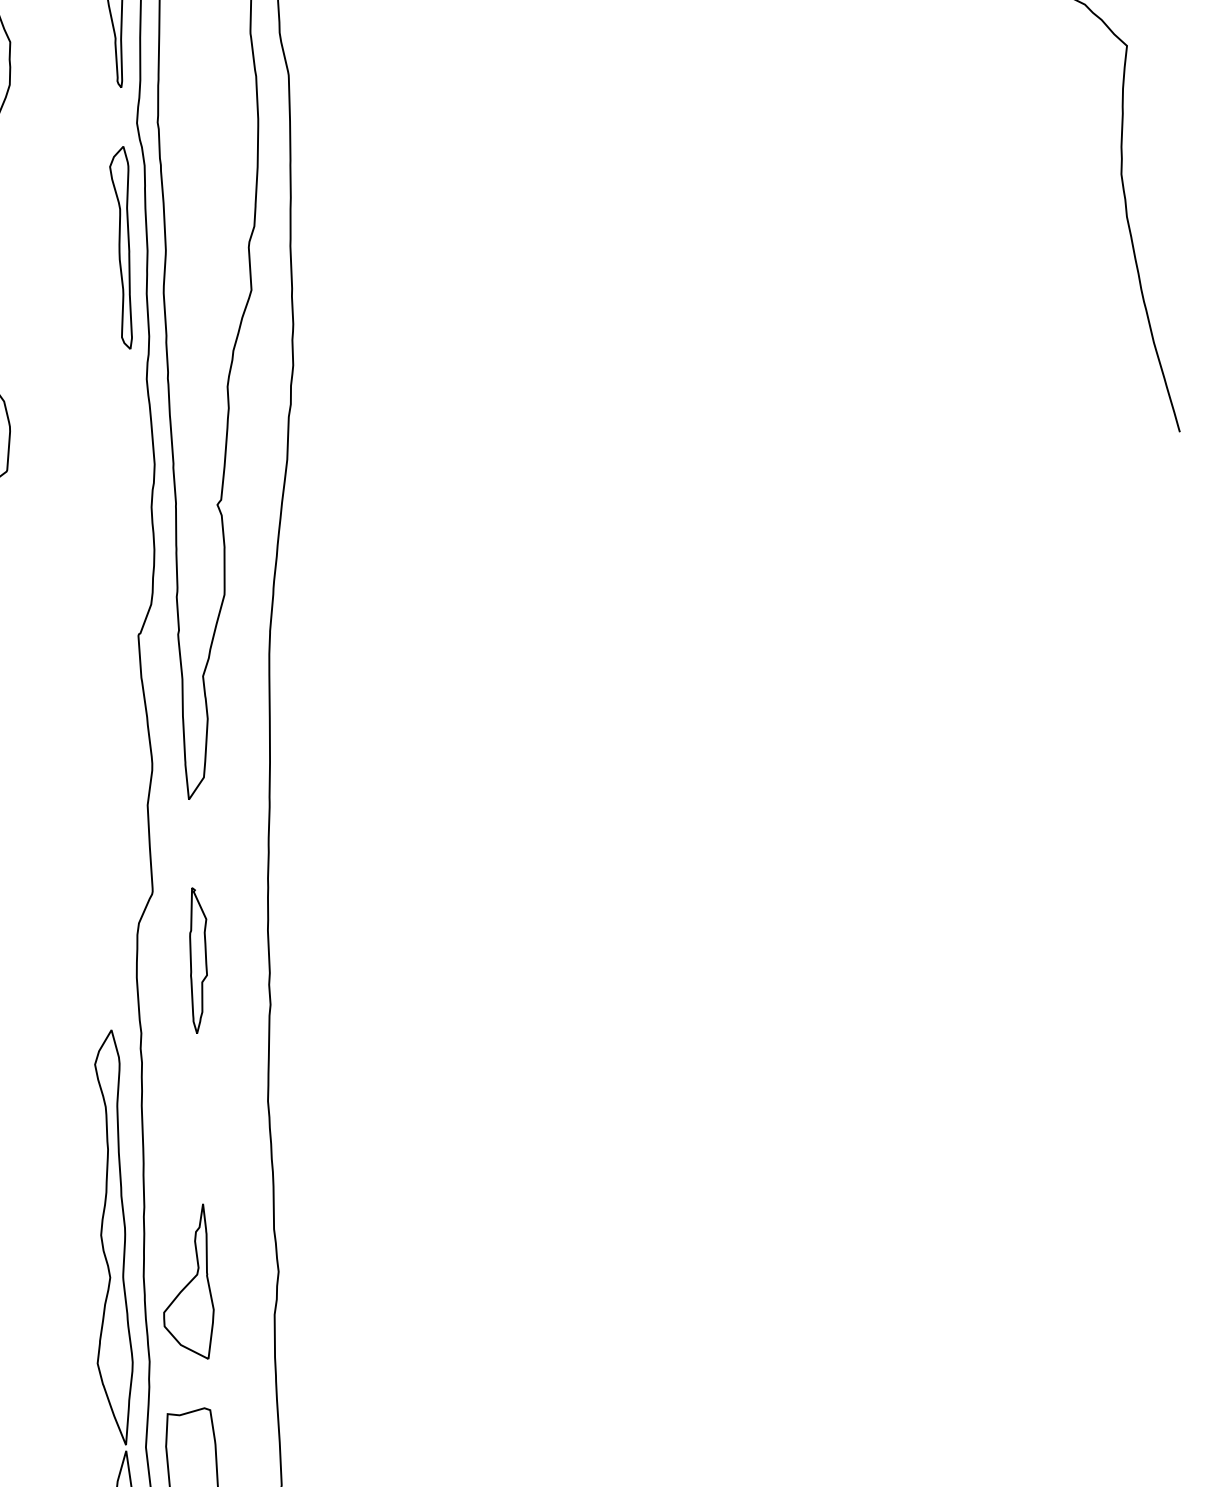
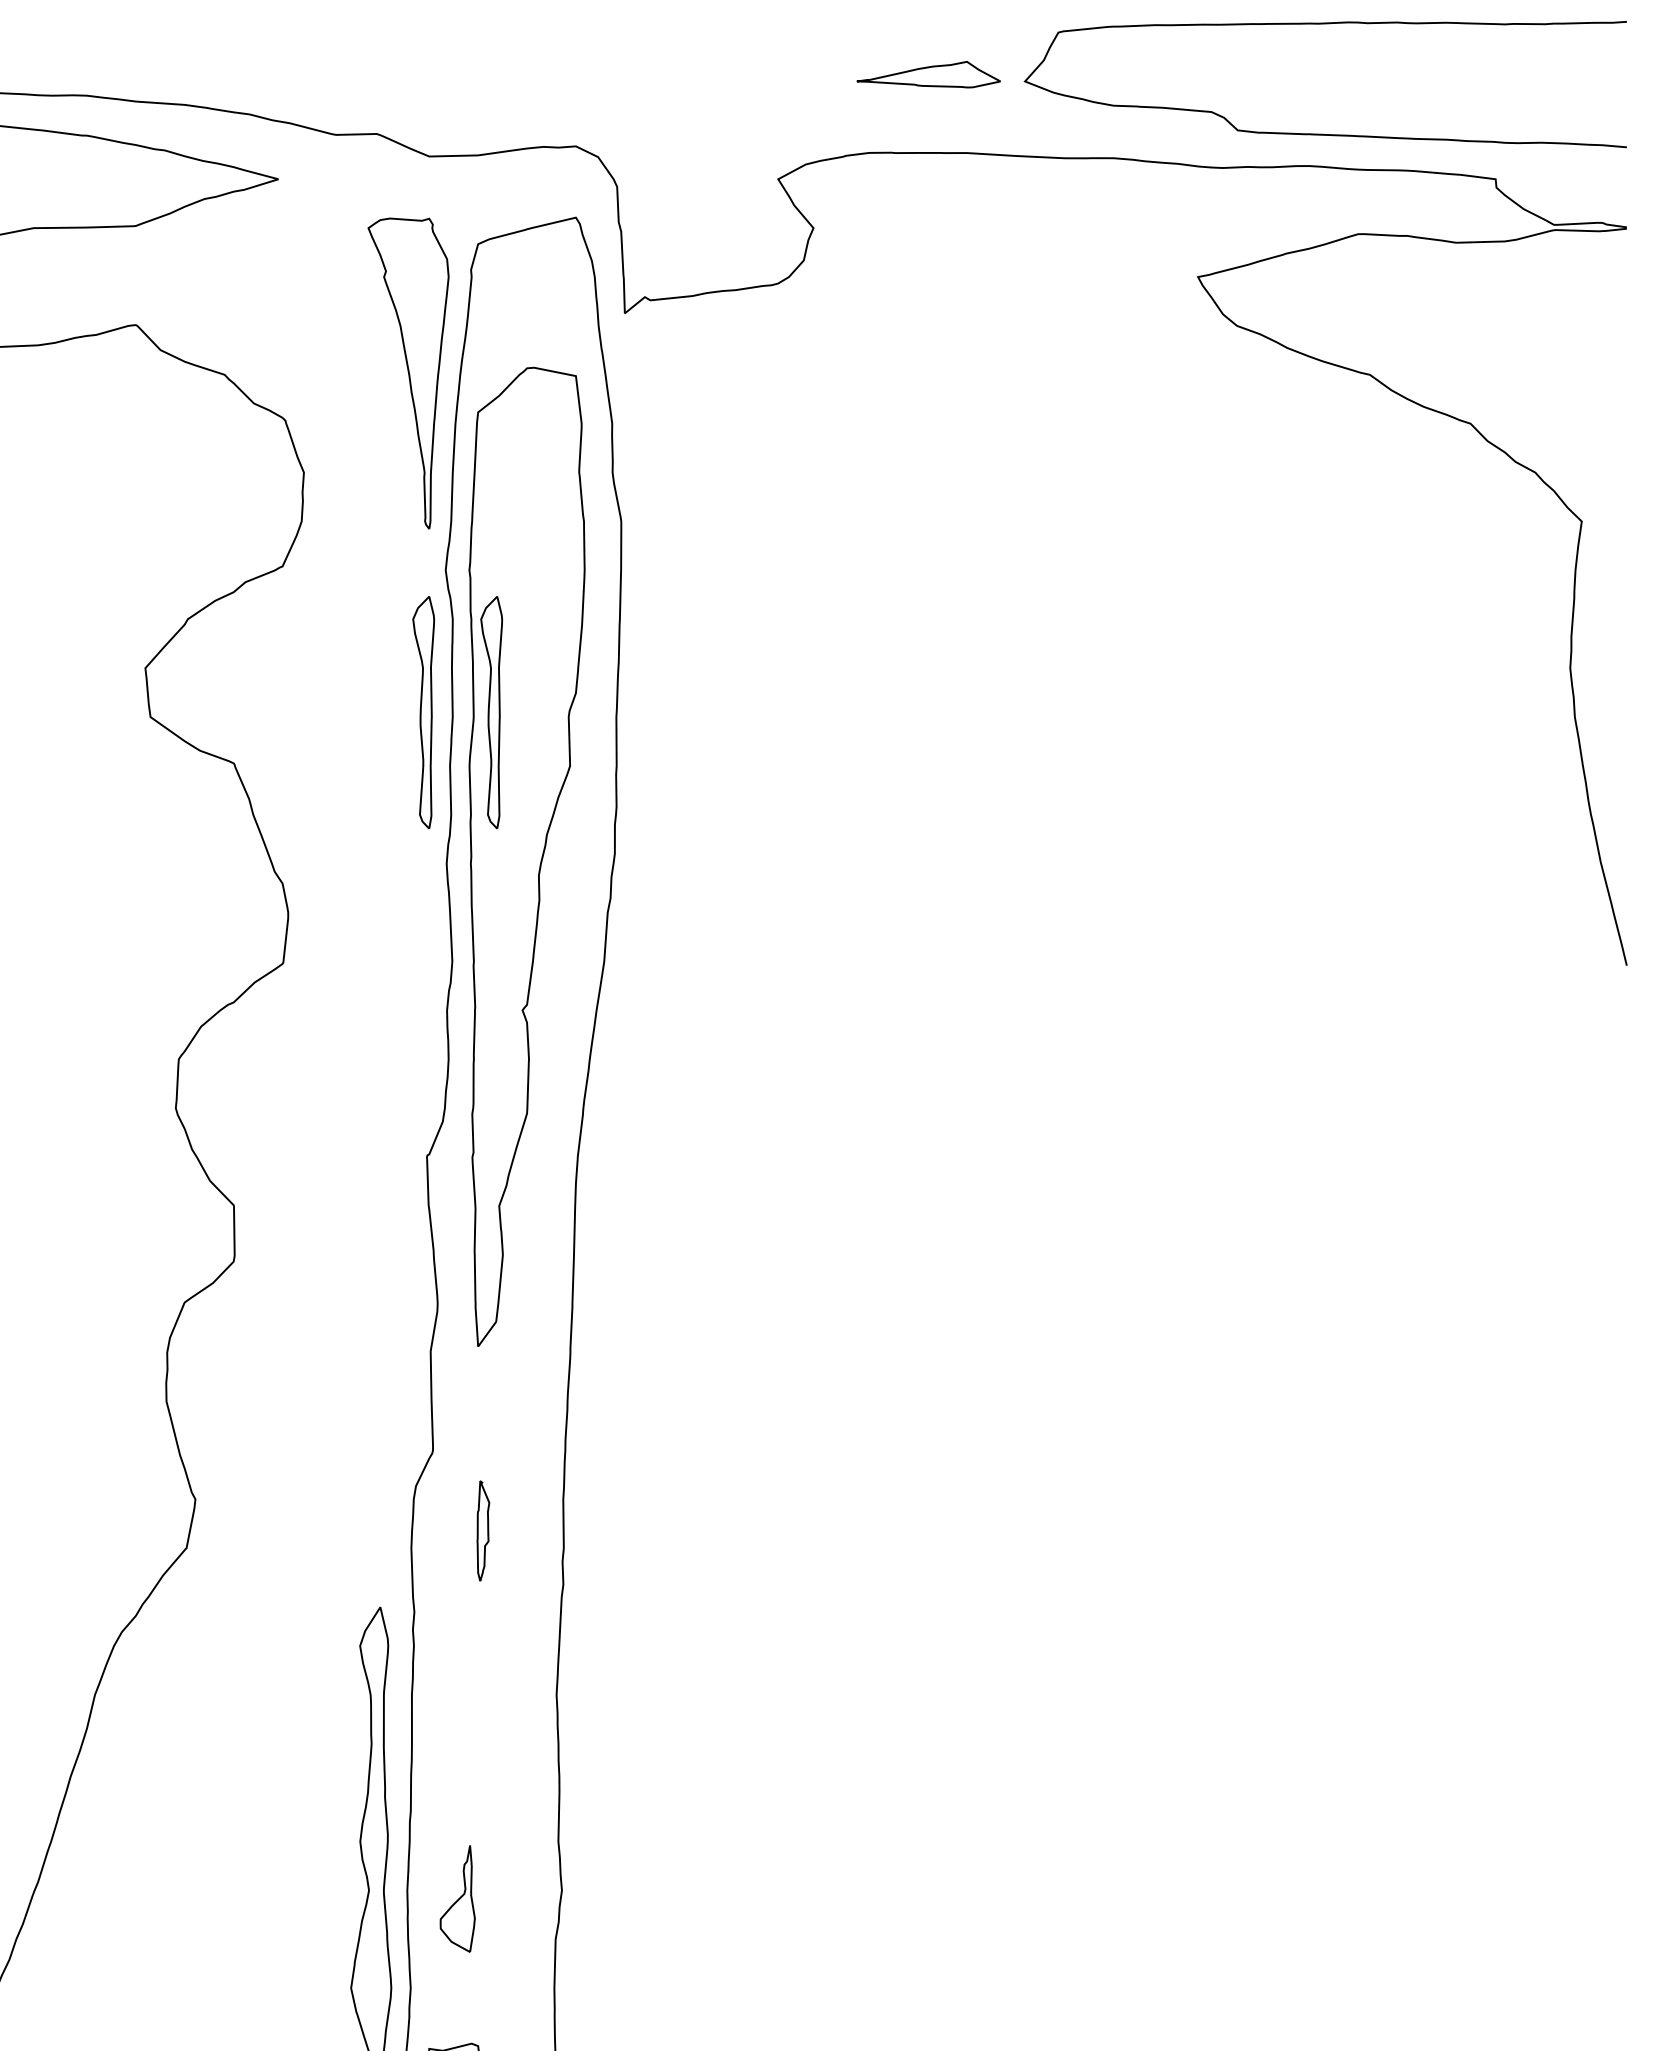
part: (181, 245) -> (491, 712), added
part: (199, 959) -> (483, 1530), size x0.6
part: (187, 1281) -> (457, 1898), size x0.6

